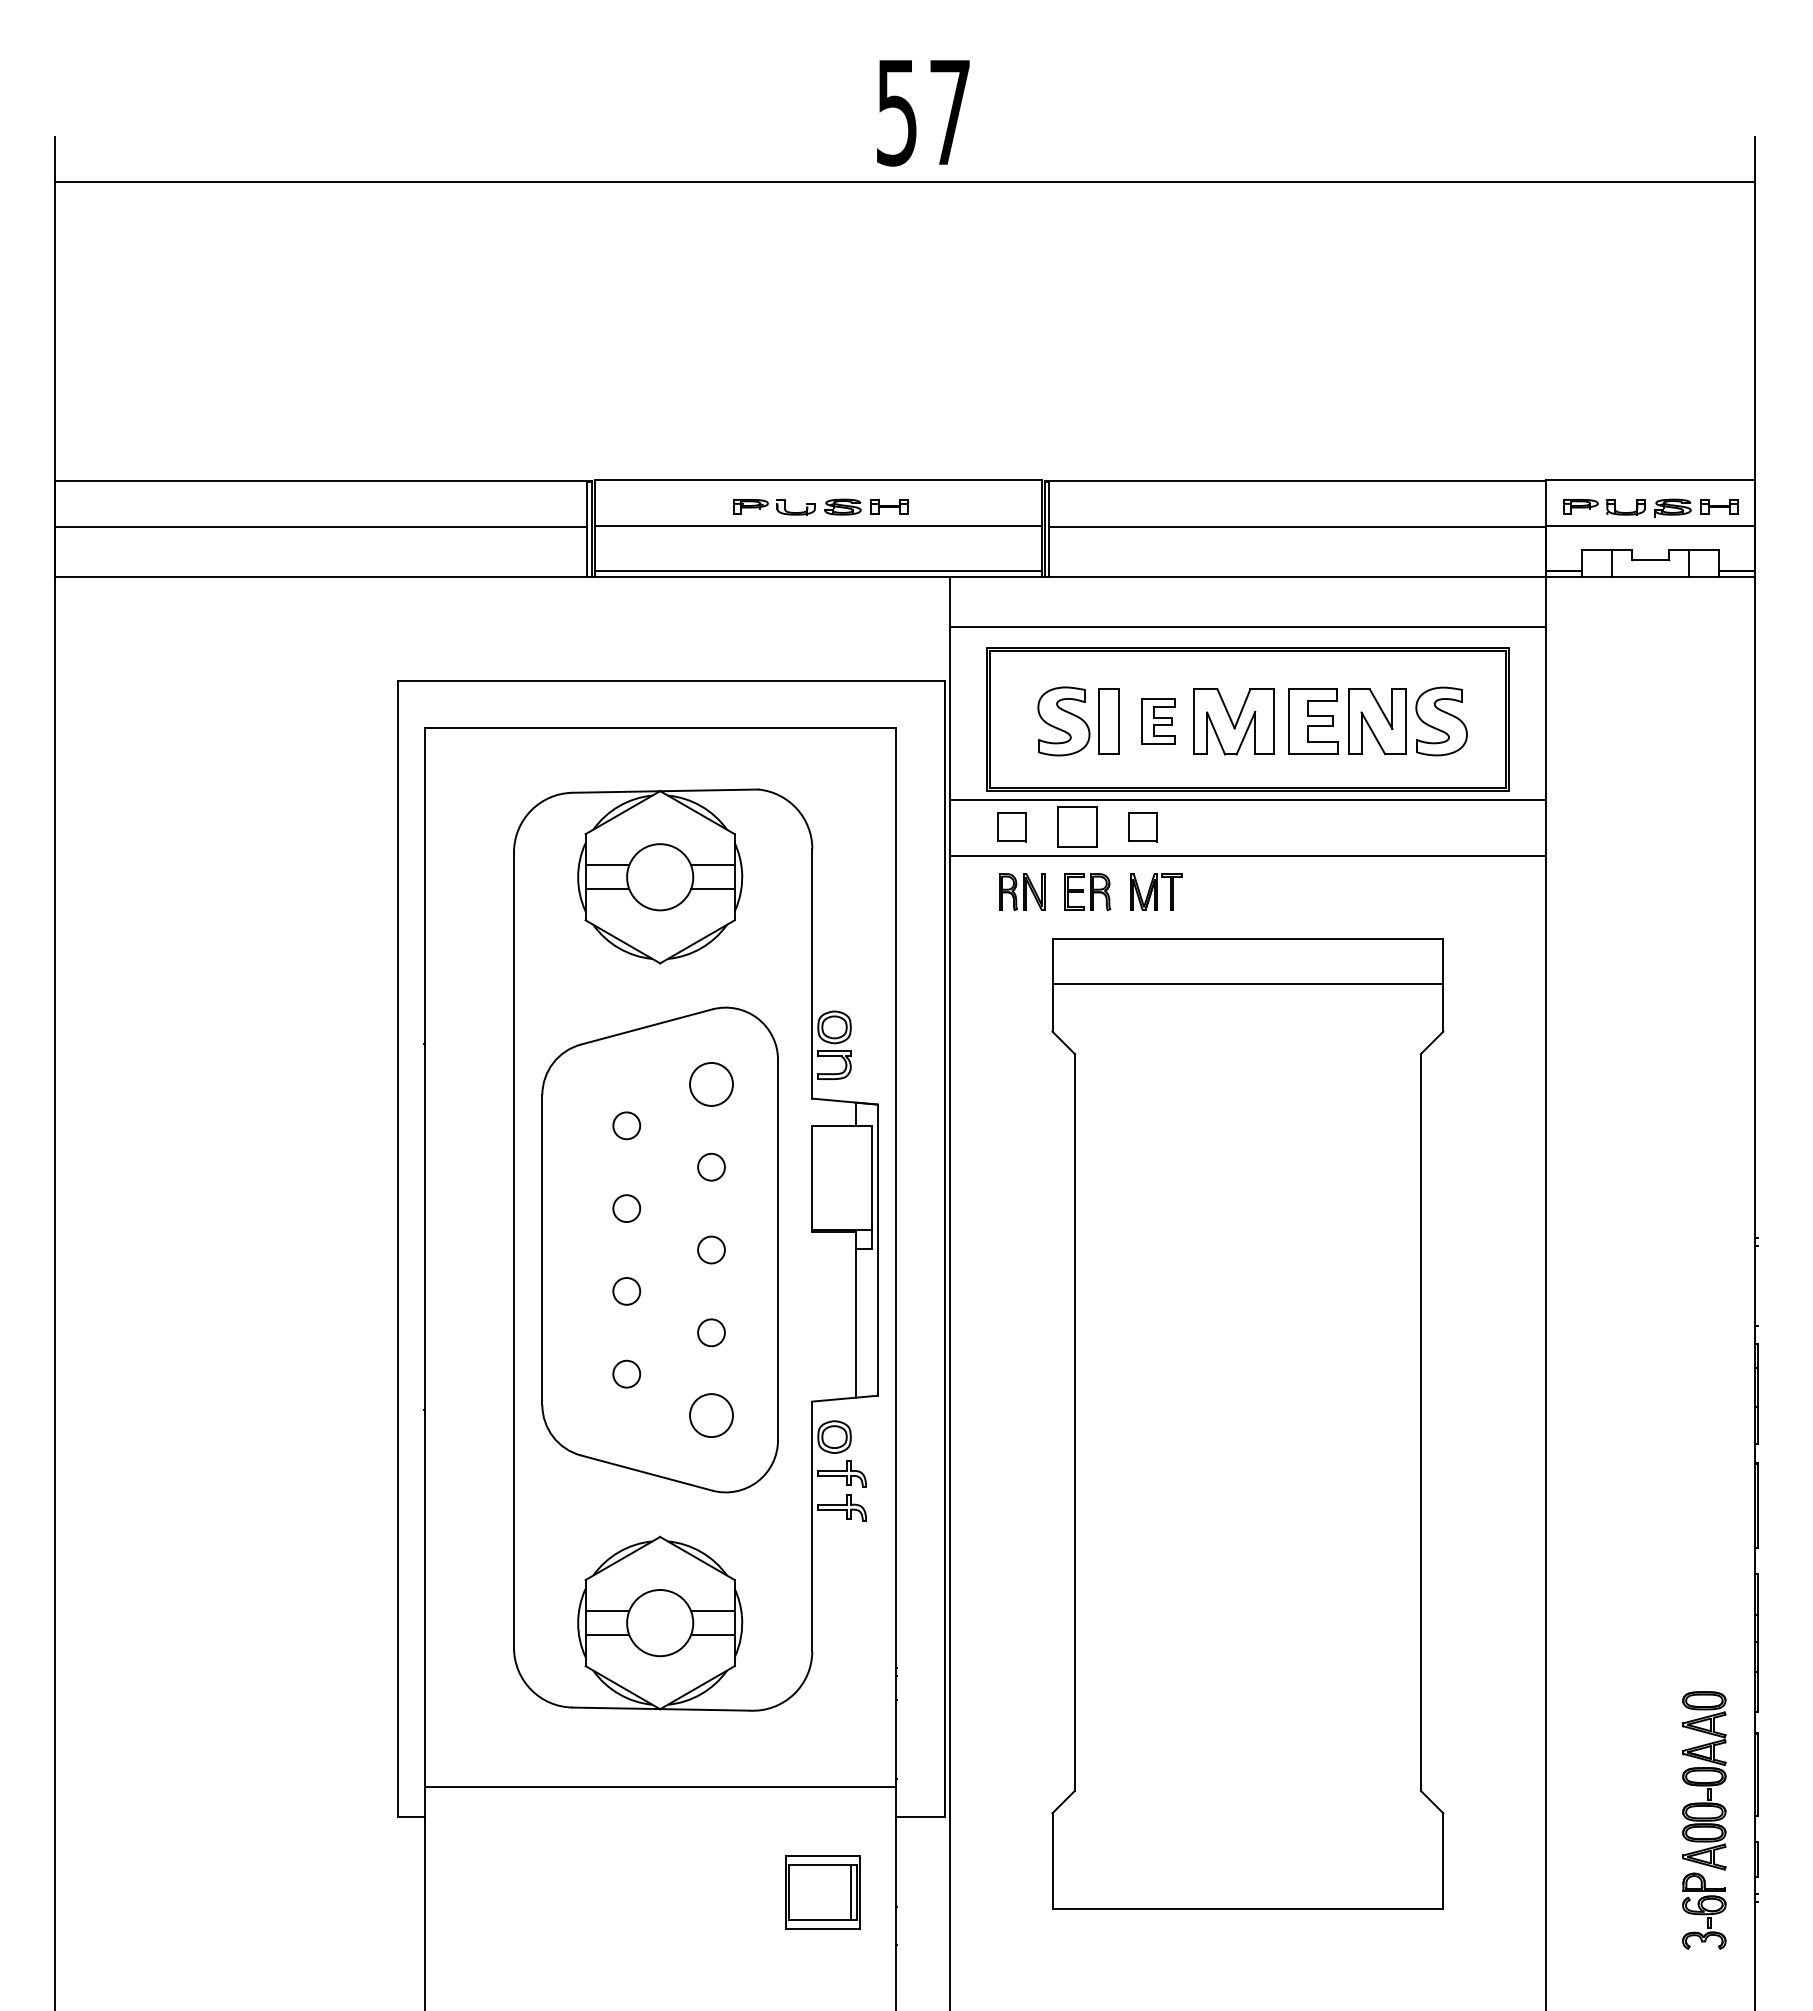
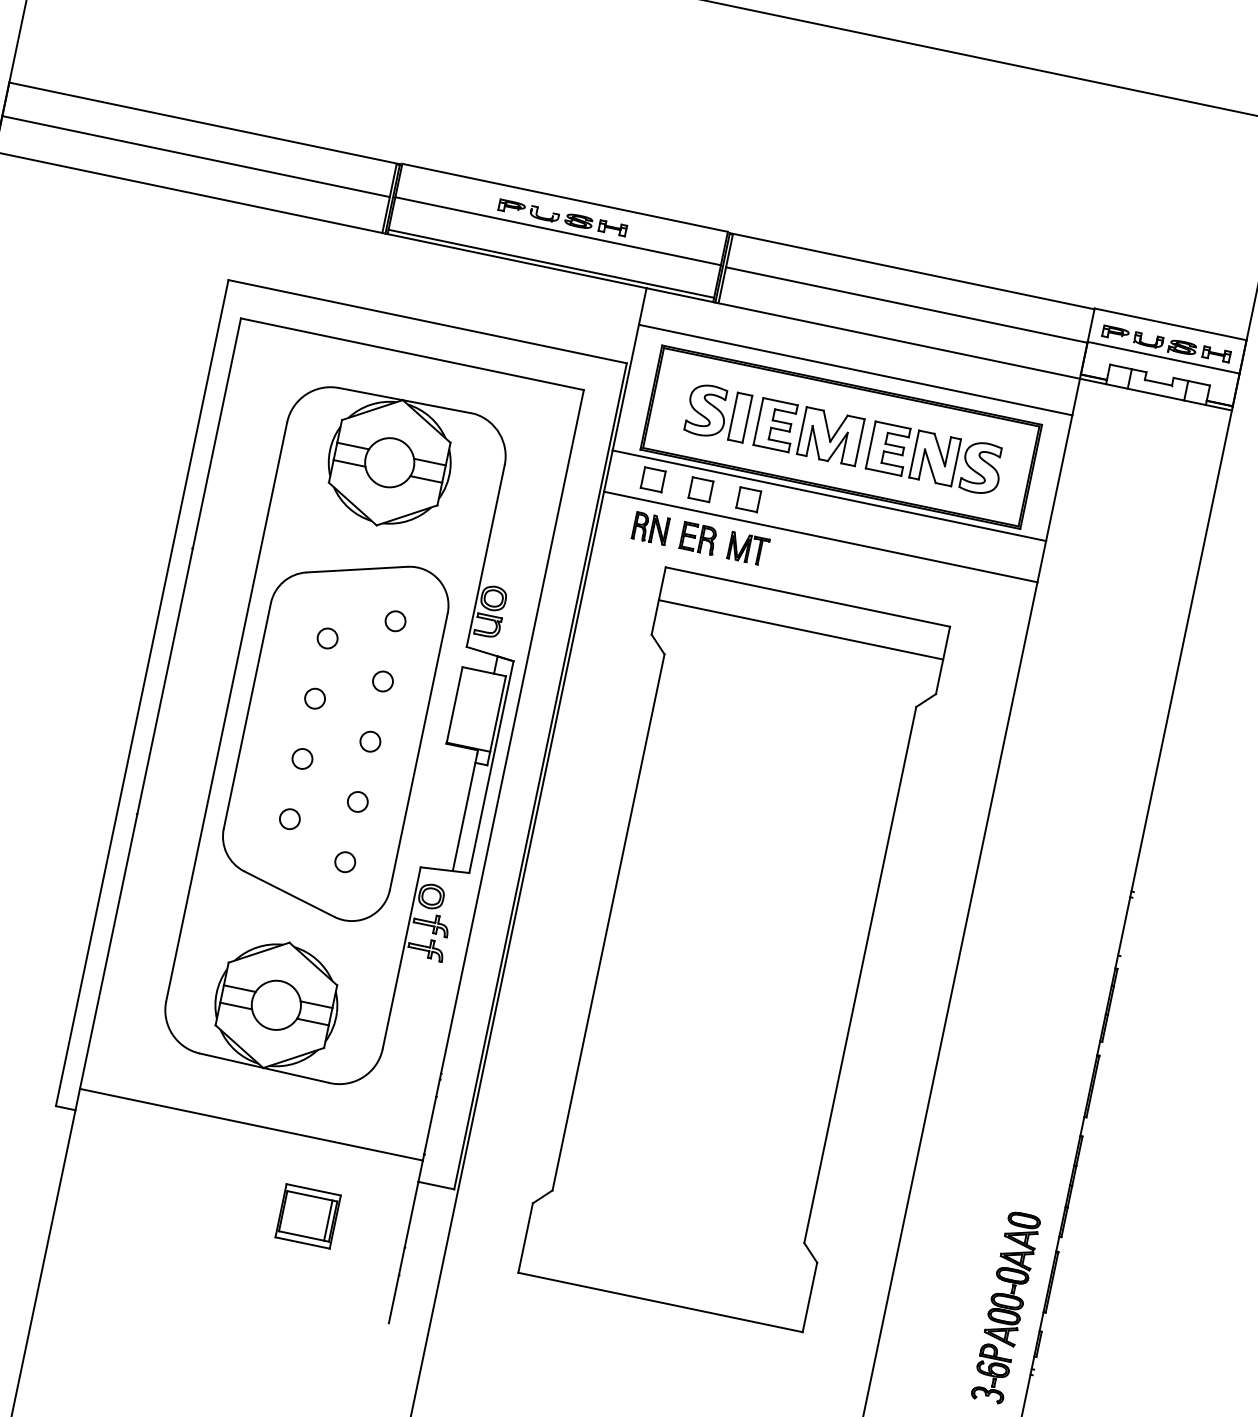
part: (1157, 721) -> (775, 425), size x1.43
part: (1077, 826) -> (701, 489), size x0.71
circle: (711, 1084) -> (395, 621), size x0.62
circle: (711, 1415) -> (345, 862), size x0.62
part: (822, 1892) -> (307, 1216), moved

